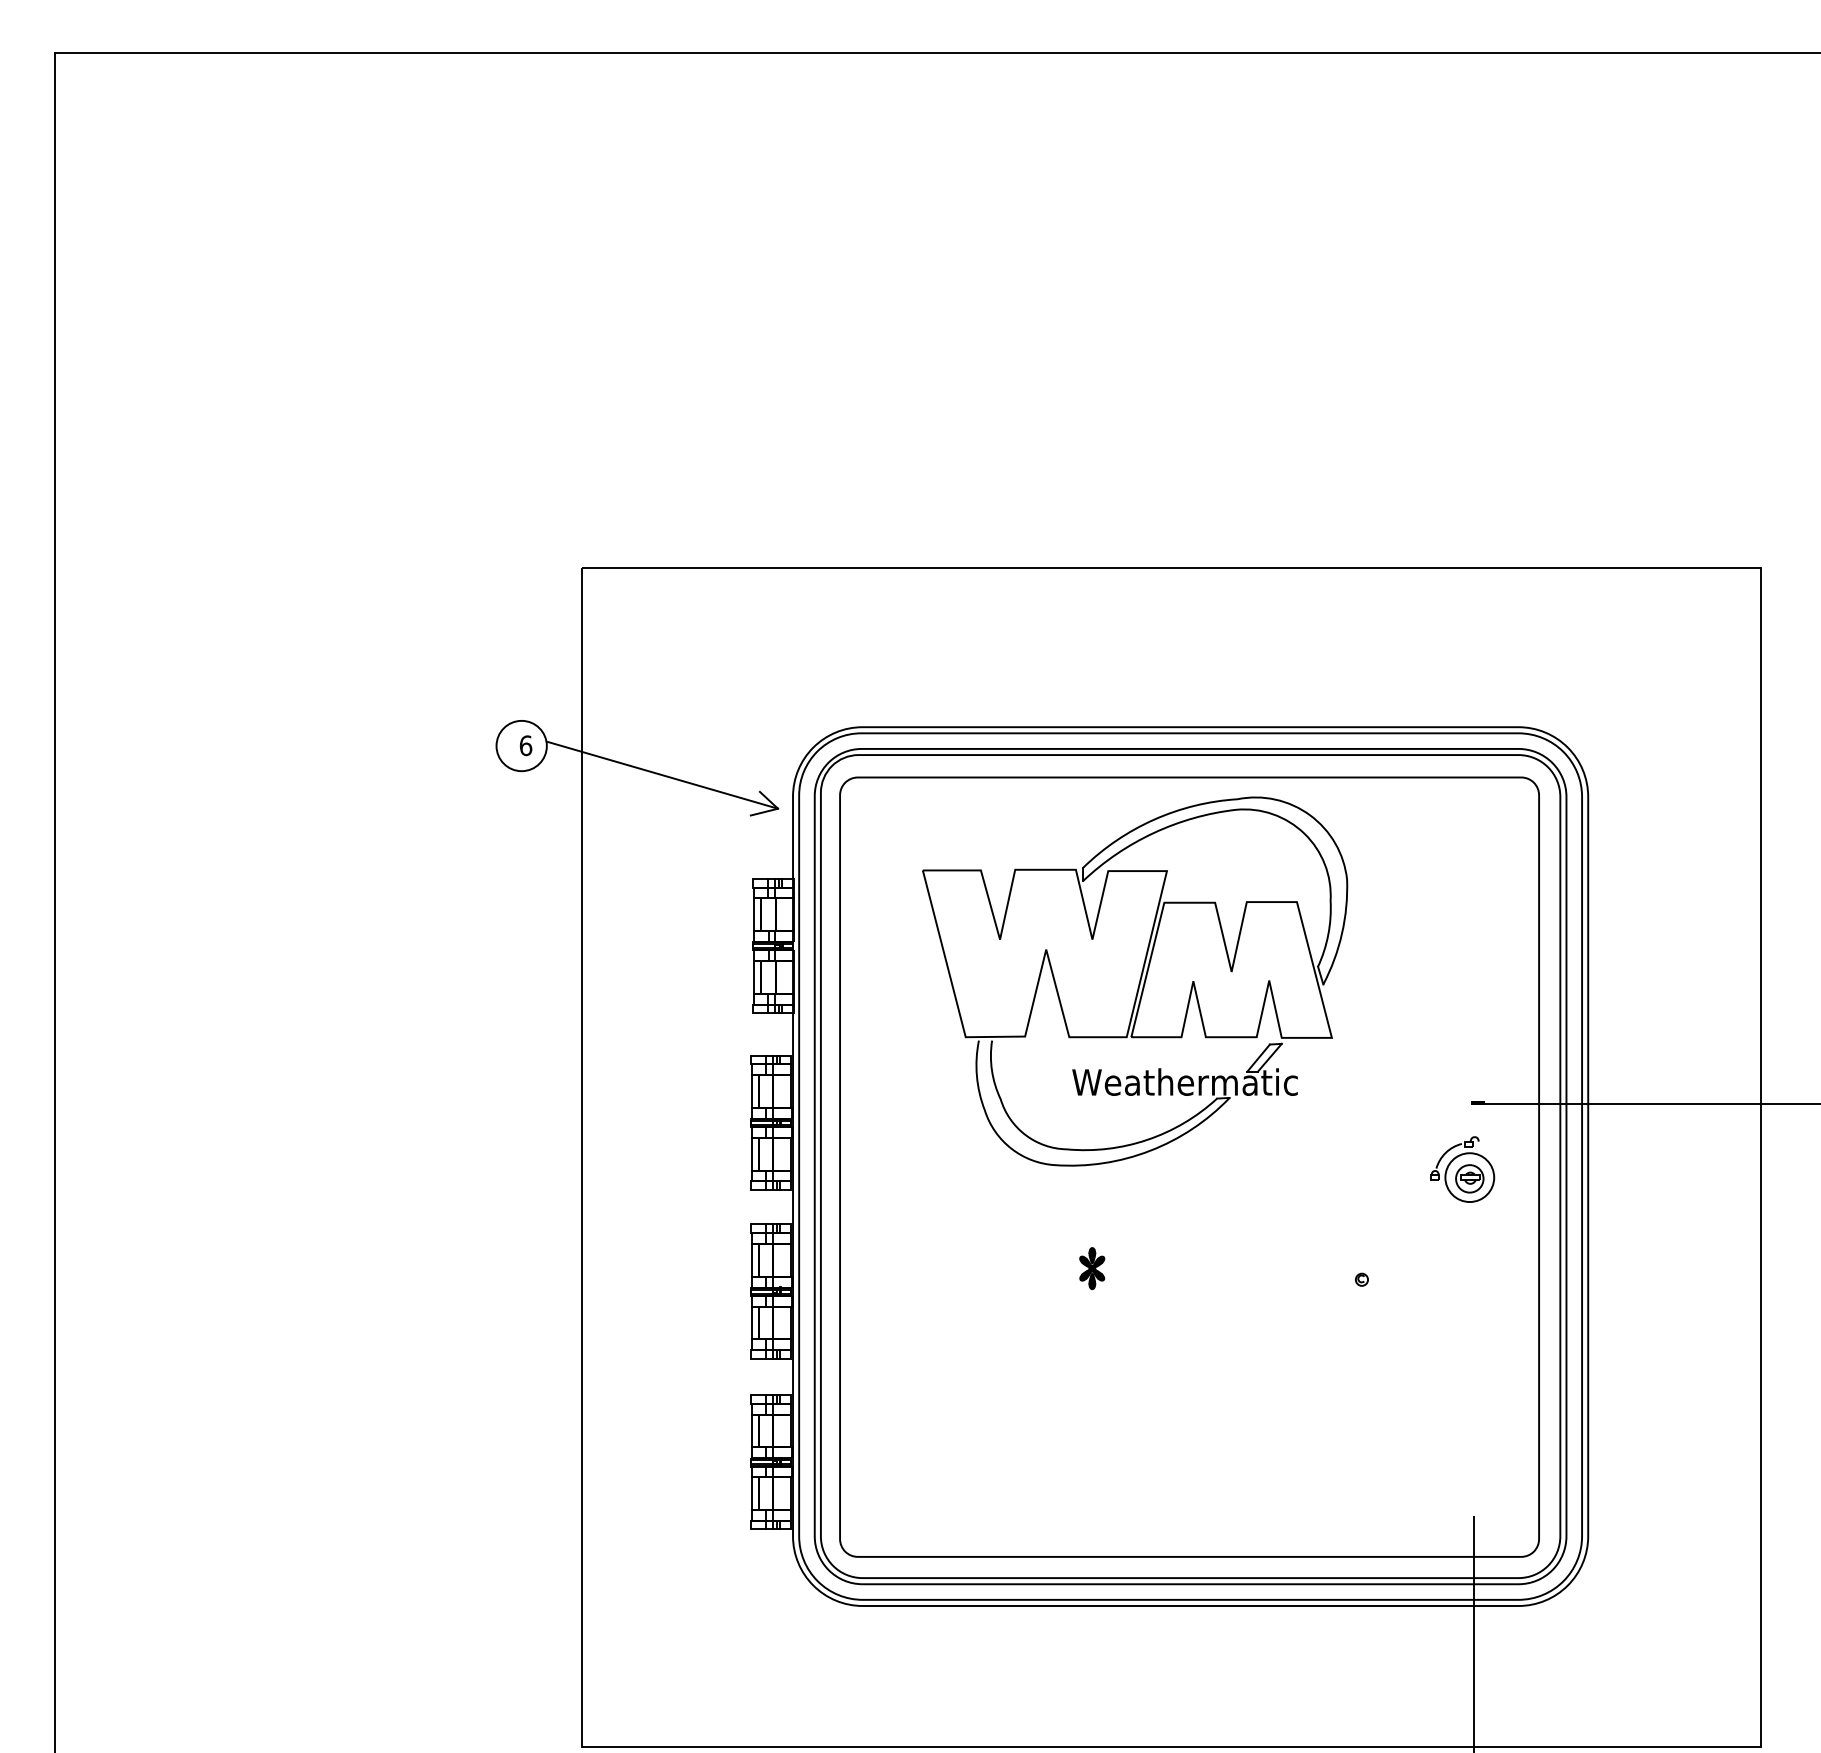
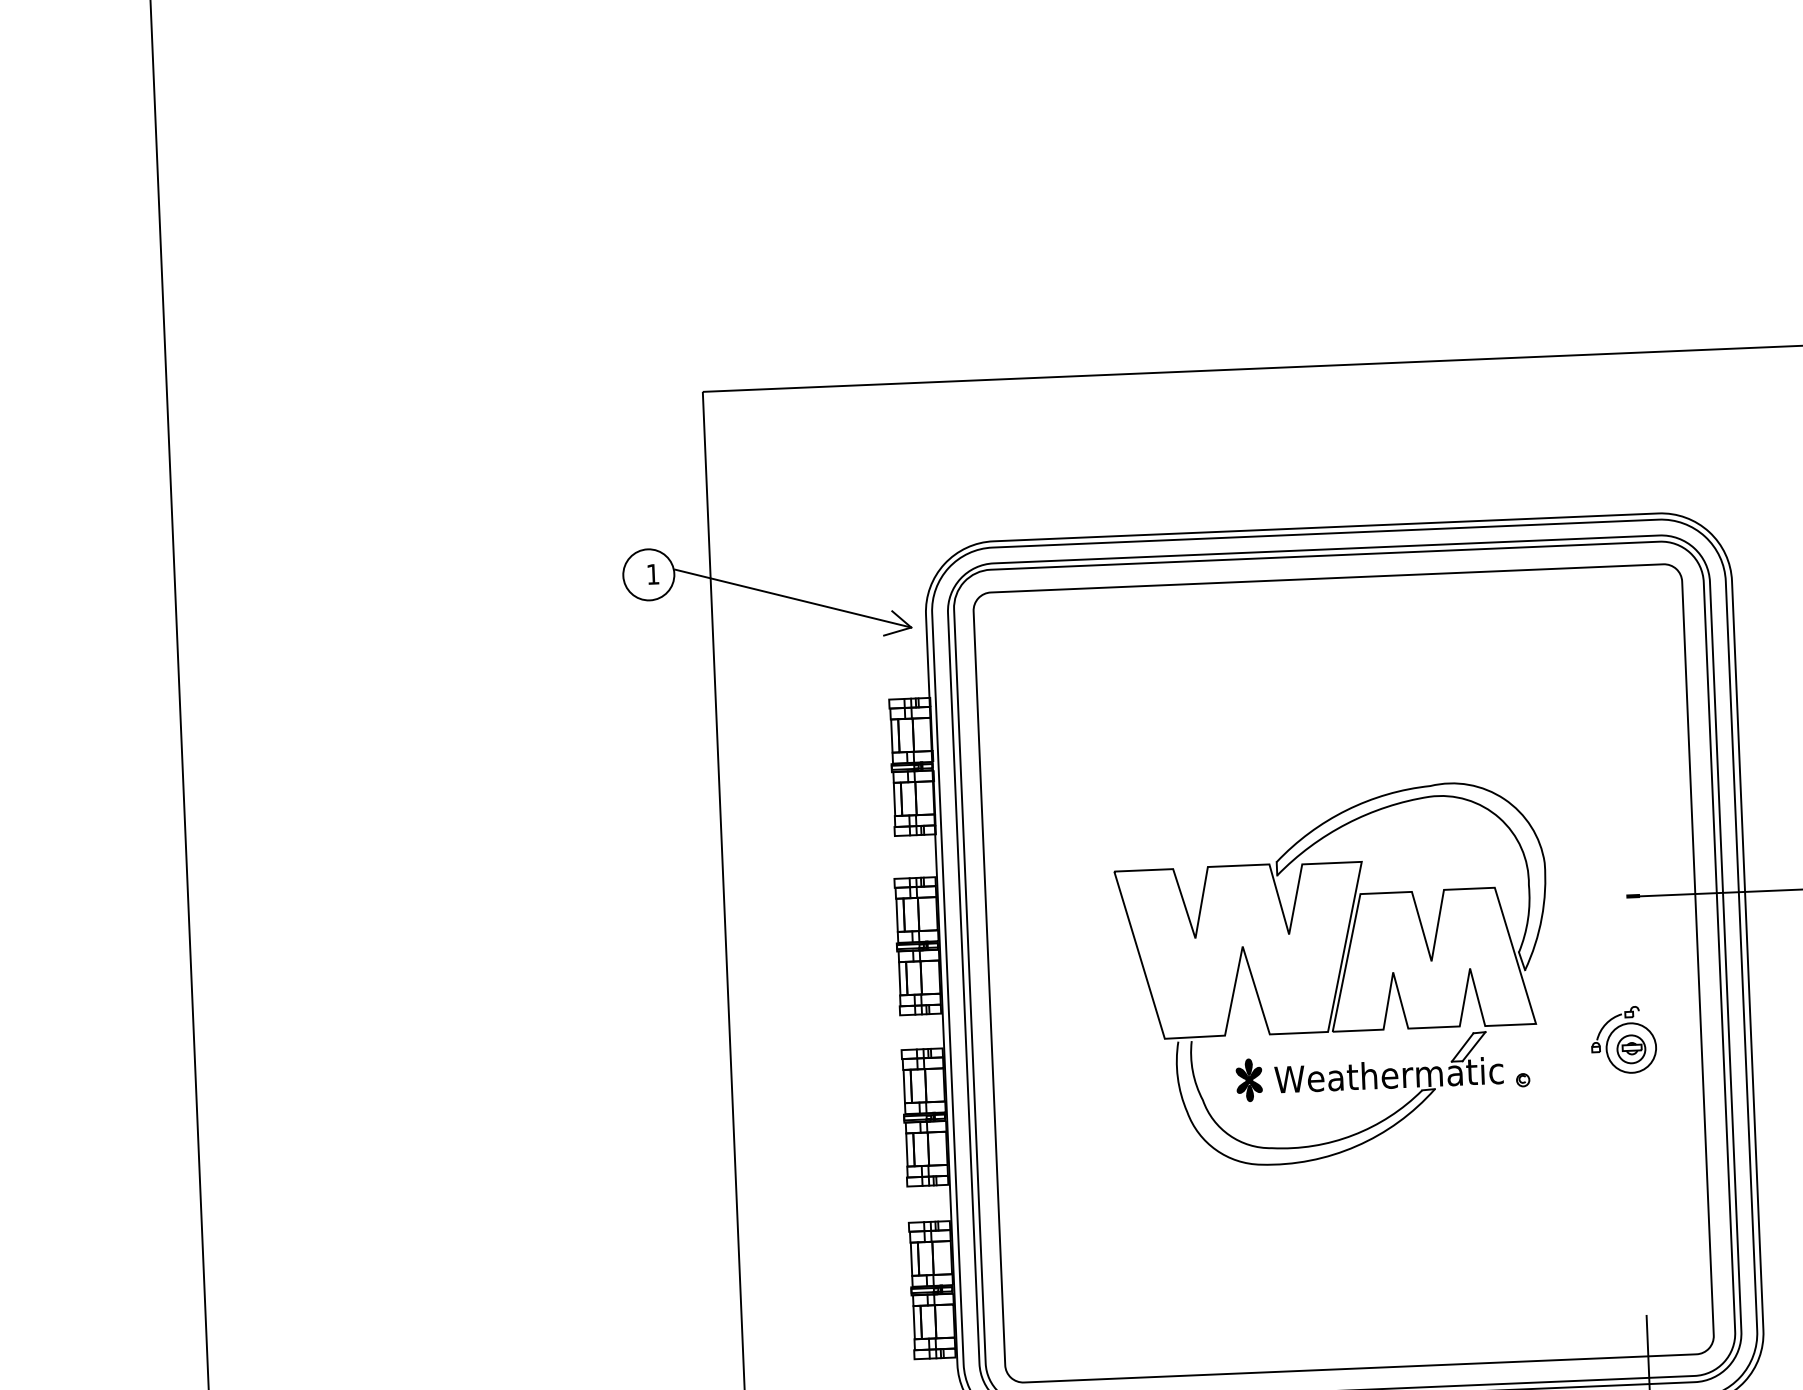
text: (525, 745) -> (652, 574), 6 -> 1
part: (1135, 981) -> (1334, 975), moved
part: (1462, 1169) -> (1623, 1040), moved

